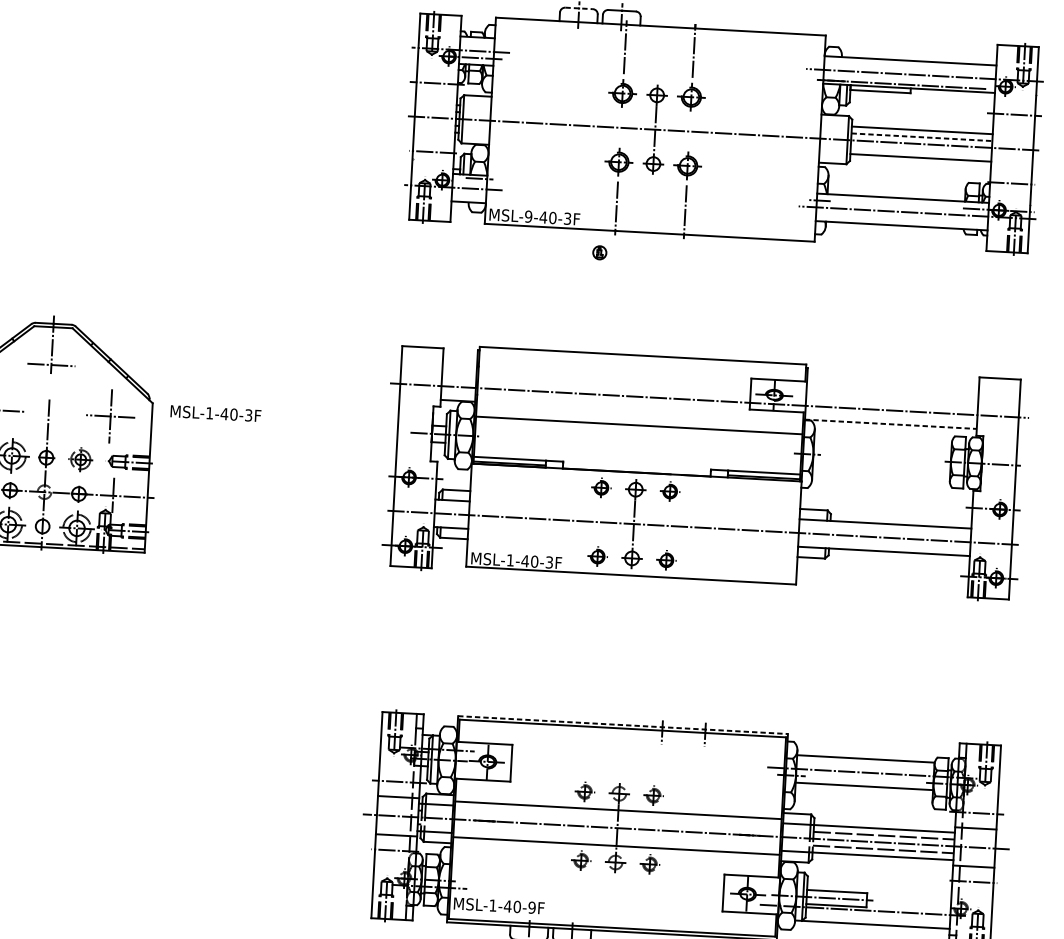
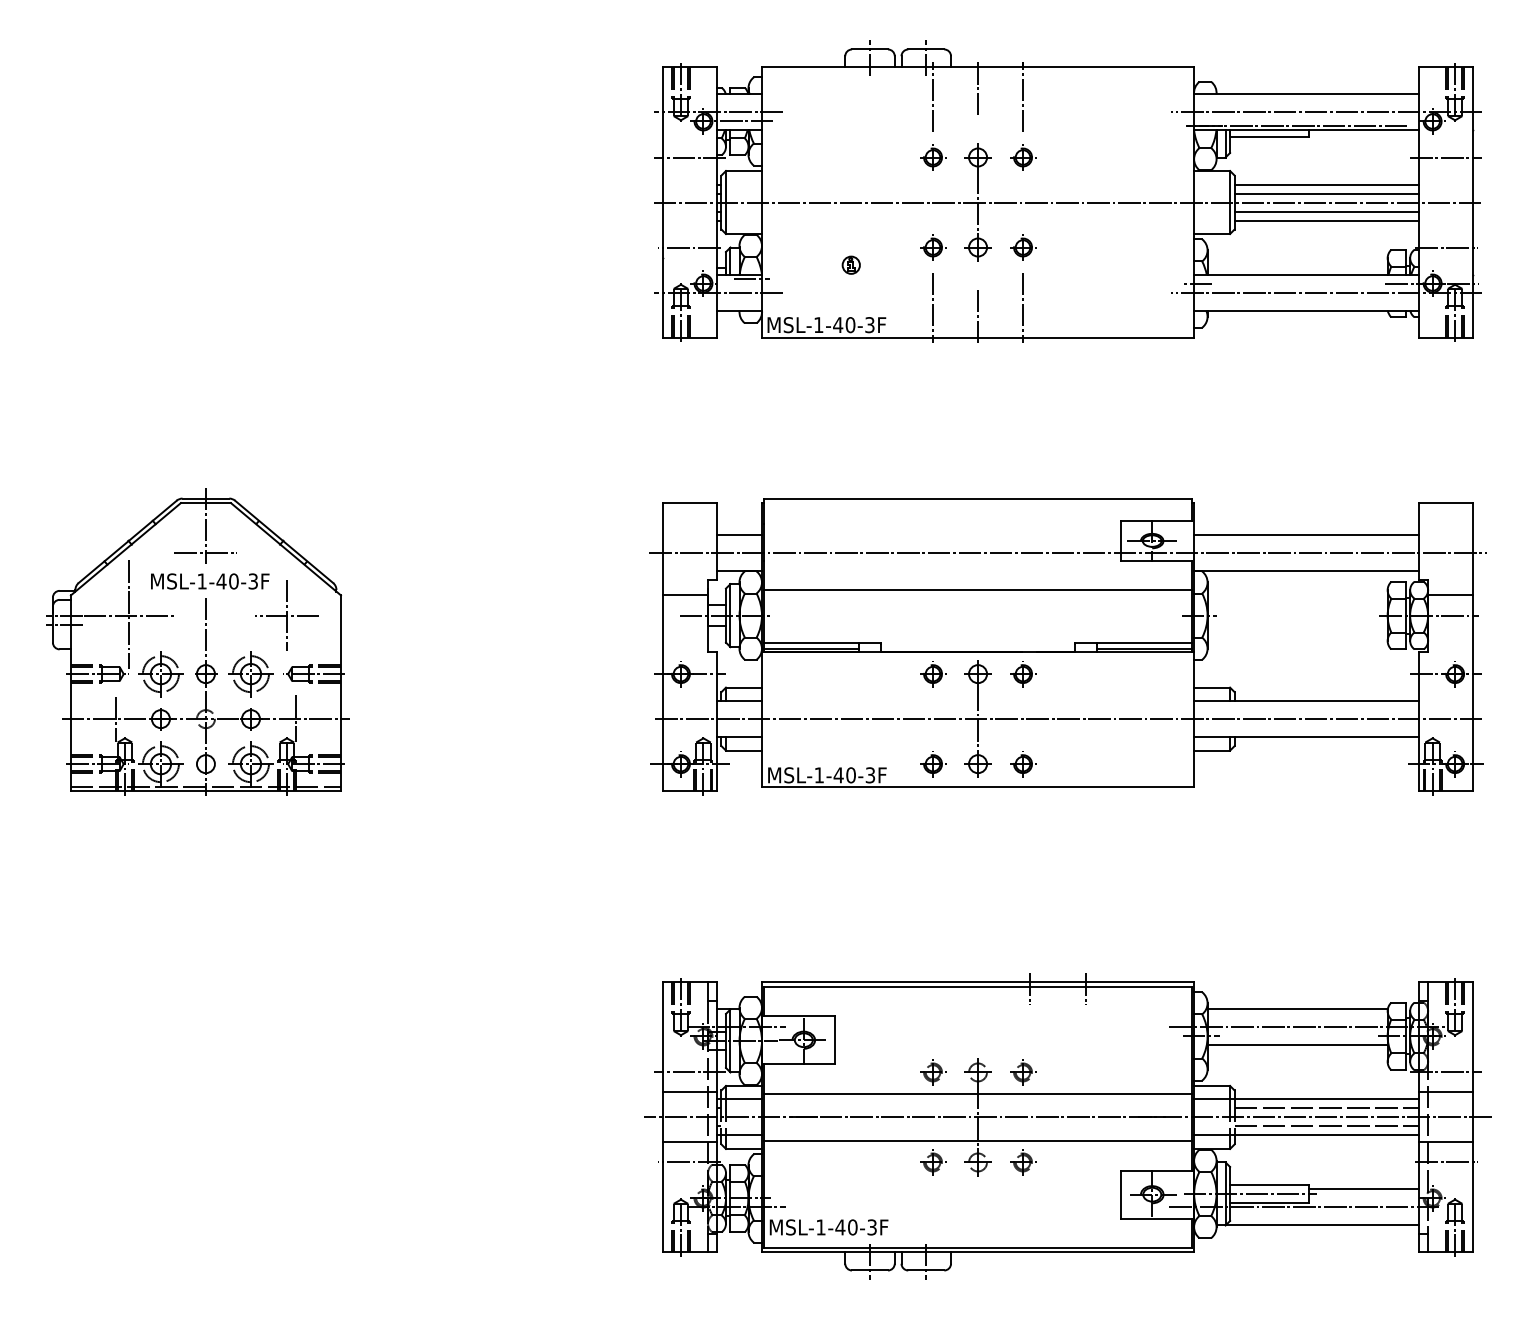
line: (579, 8) -> (870, 49), dashed -> solid
line: (660, 42) -> (978, 88), added
part: (623, 93) -> (933, 157), size x0.71
part: (691, 97) -> (1023, 157), size x0.71
line: (922, 137) -> (1327, 193), dashed -> solid
line: (920, 150) -> (1326, 211), added
part: (619, 162) -> (933, 247), size x0.71
part: (688, 165) -> (1023, 247), size x0.71
line: (650, 216) -> (978, 316), added
text: (528, 217) -> (818, 325), MSL-9-40-3F -> MSL-1-40-3F
part: (599, 252) -> (850, 264), moved
line: (459, 373) -> (739, 534), added
line: (892, 396) -> (1306, 534), added
text: (216, 413) -> (210, 581), moved
line: (414, 417) -> (684, 595), added
line: (890, 424) -> (1306, 570), dashed -> solid
line: (999, 449) -> (1450, 595), added
part: (80, 459) -> (250, 674), size x1.43
line: (623, 725) -> (978, 982), dashed -> solid
line: (908, 899) -> (1363, 1189), added
text: (531, 907) -> (871, 1227), MSL-1-40-9F -> MSL-1-40-3F

